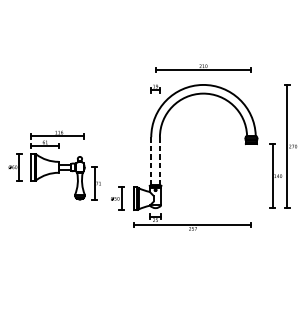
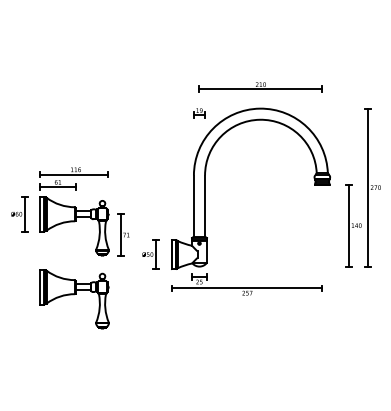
line: (150, 161) -> (193, 206), dashed -> solid
line: (160, 161) -> (205, 206), dashed -> solid
part: (58, 233) -> (74, 299), added

